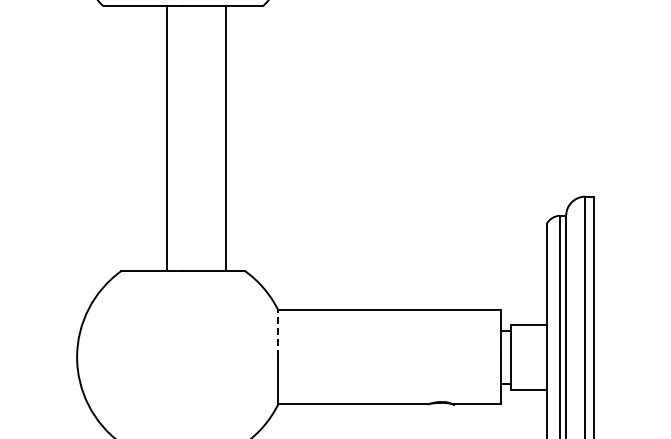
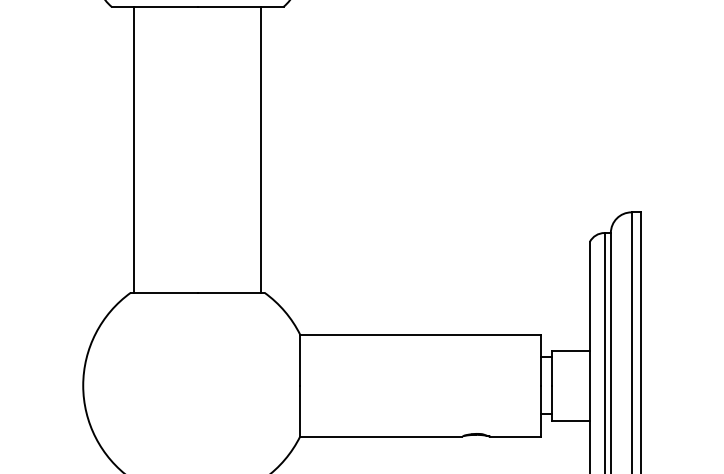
line: (167, 138) -> (134, 149), moved
line: (226, 138) -> (261, 149), moved
line: (278, 333) -> (300, 359), dashed -> solid

